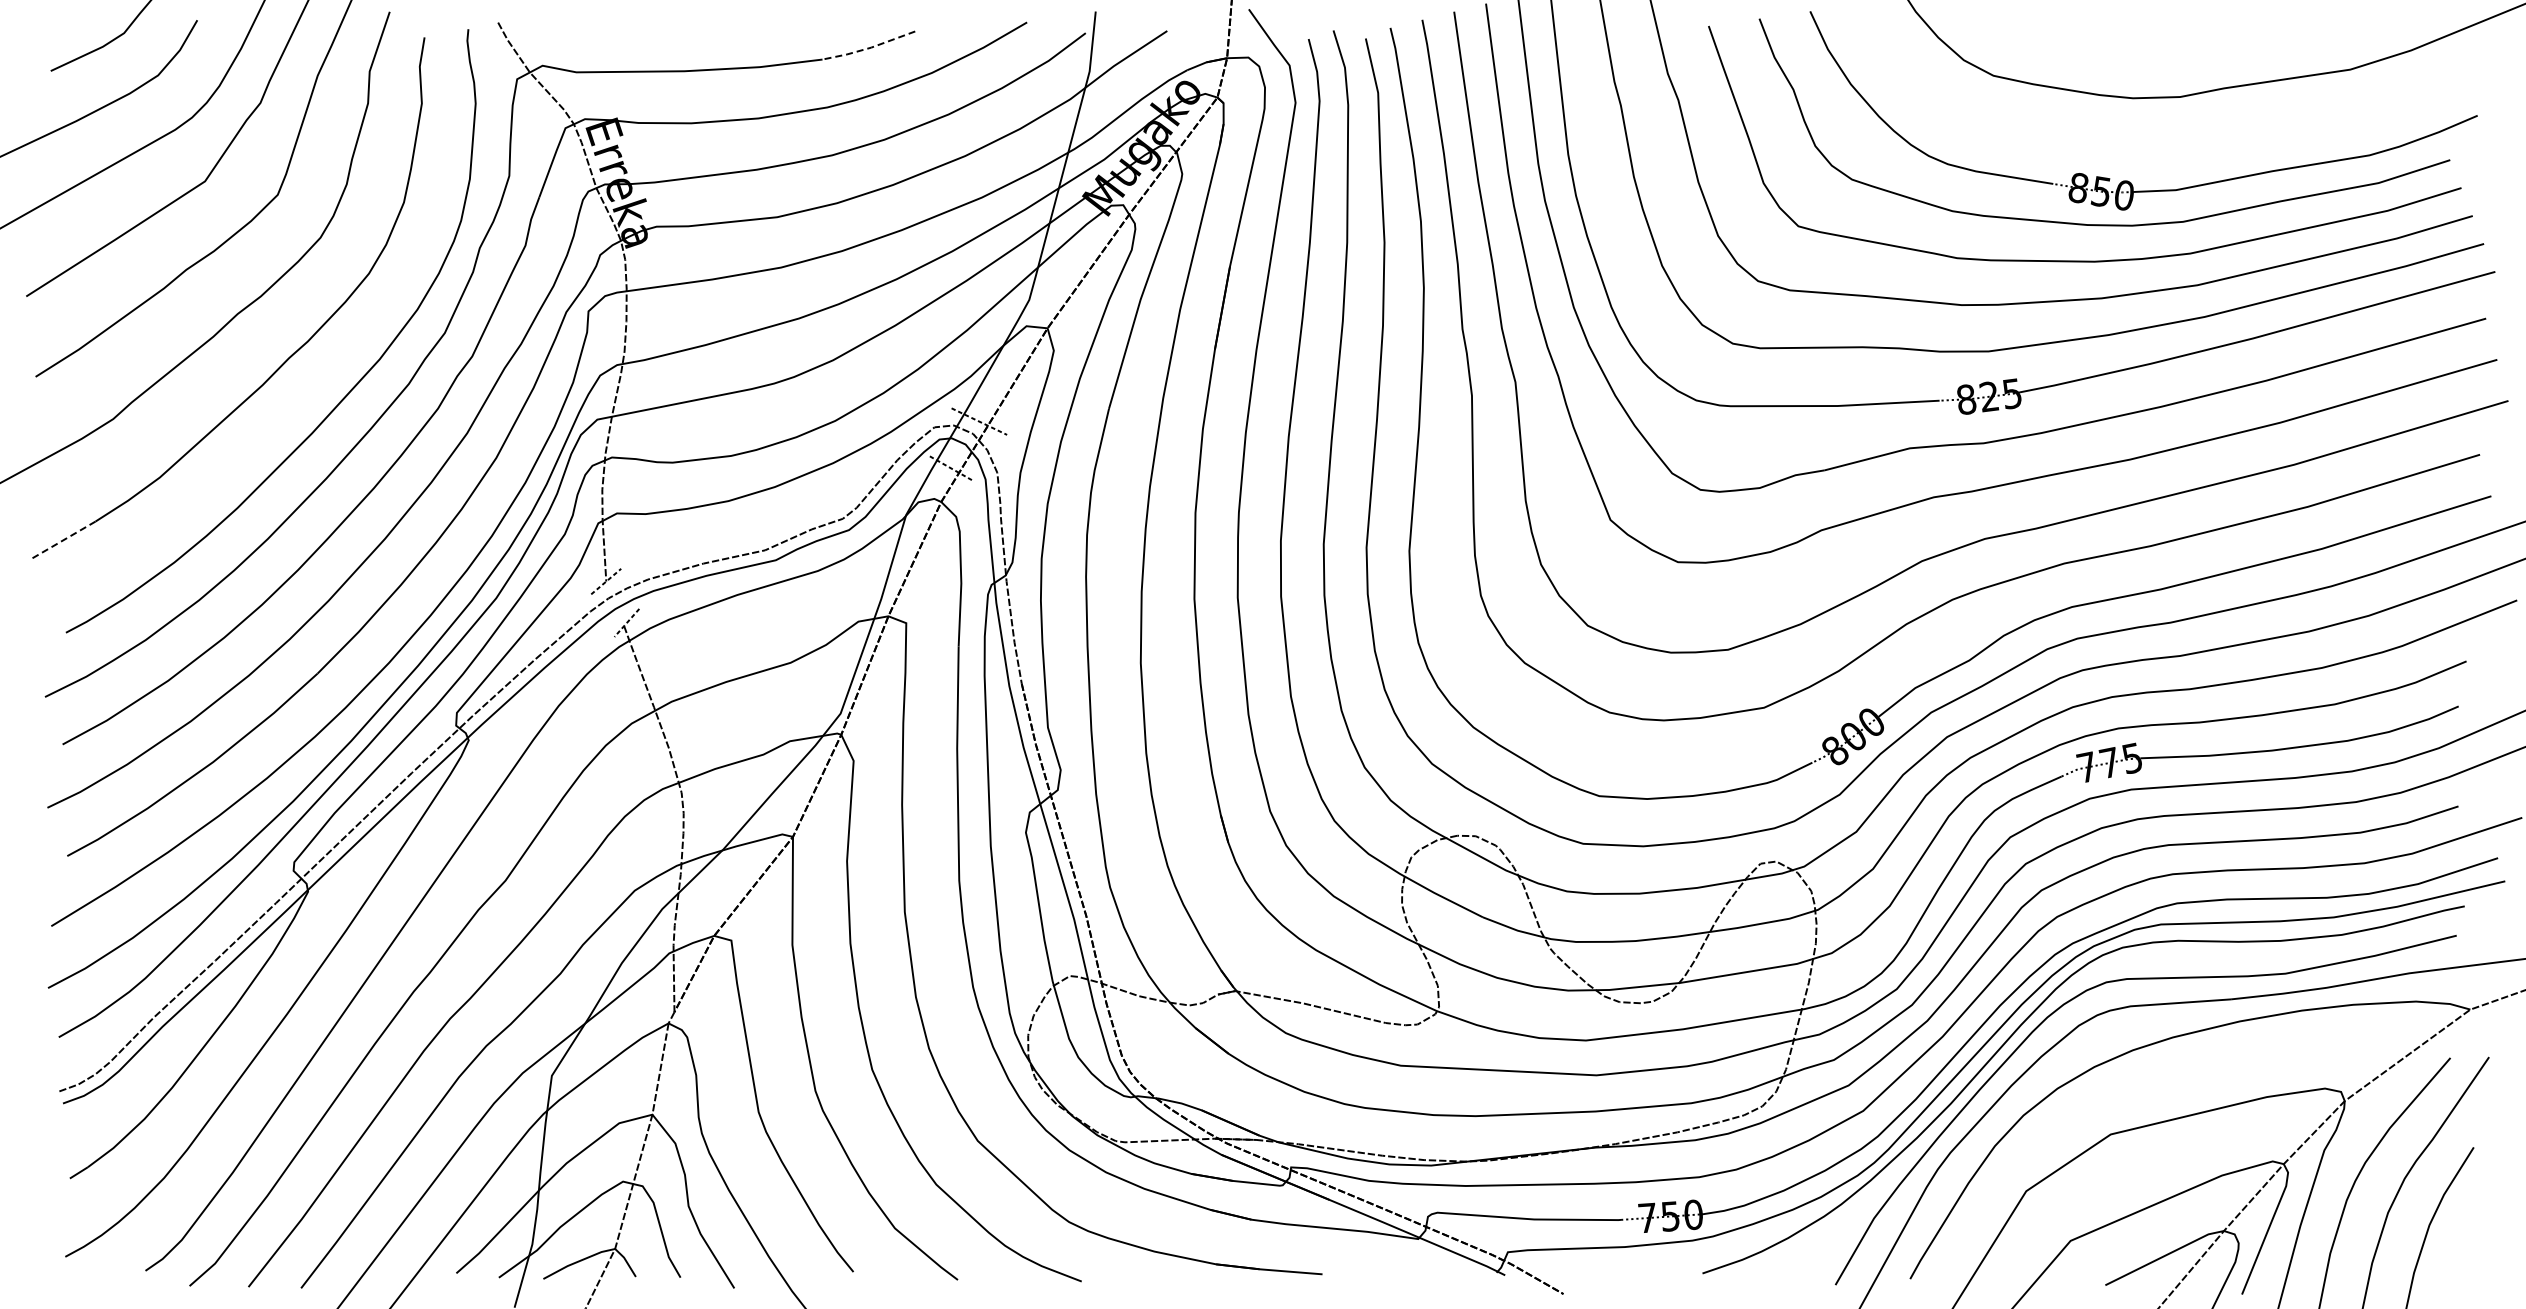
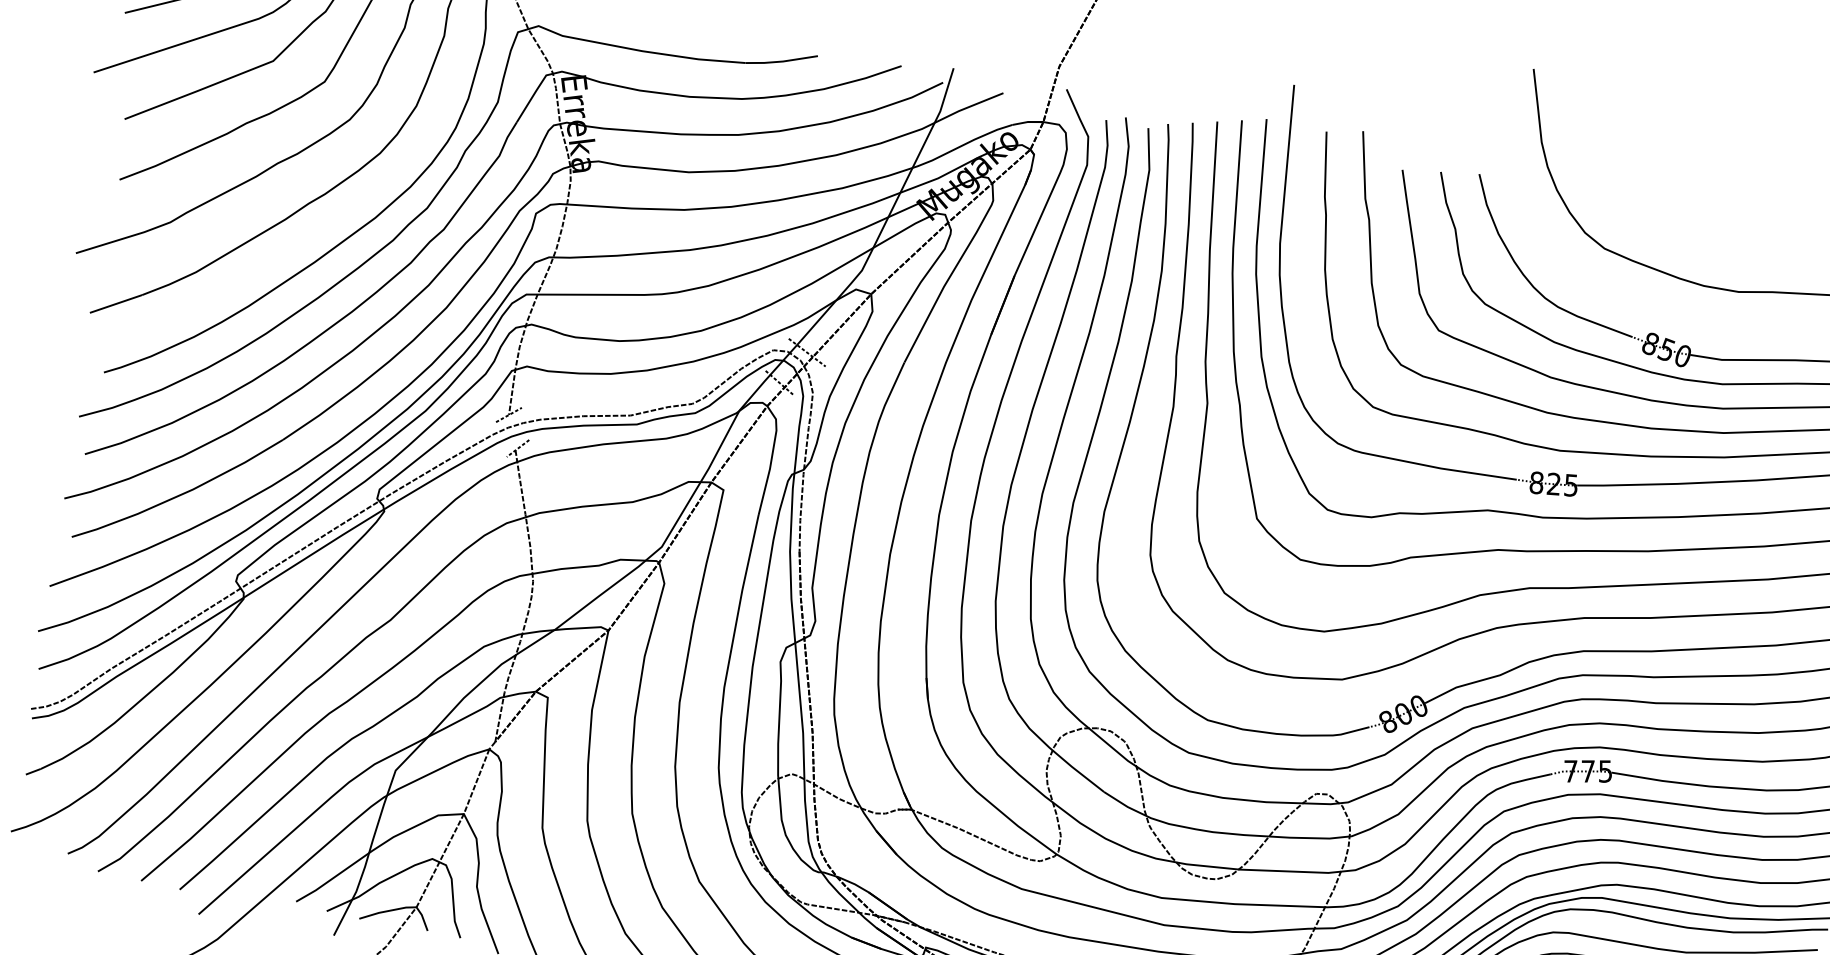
line: (868, 48) -> (781, 61), dashed -> solid
line: (63, 540) -> (115, 304), dashed -> solid

